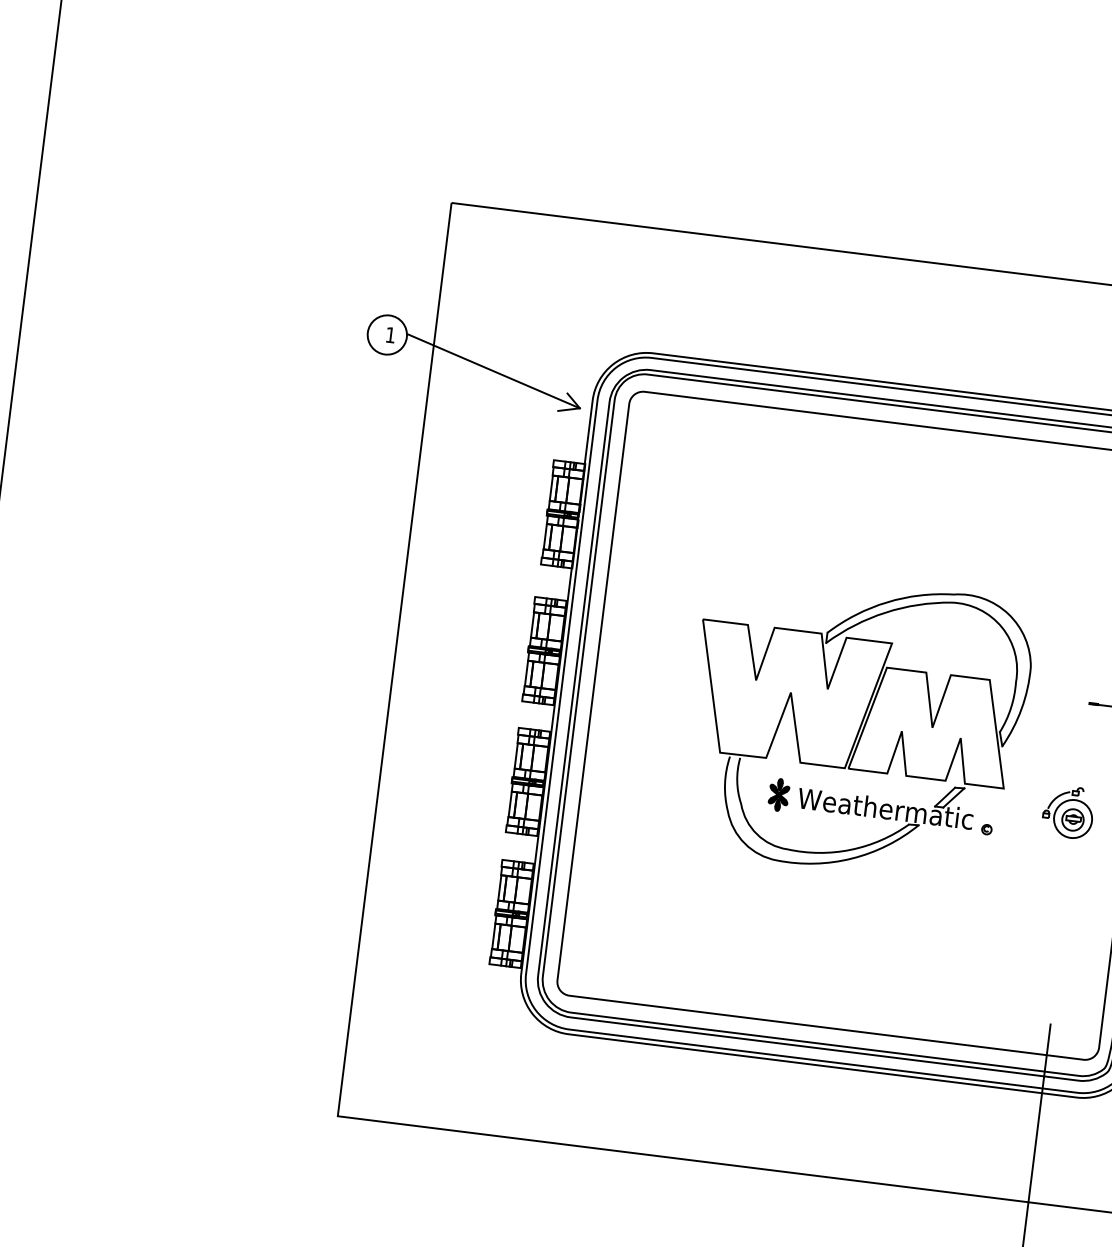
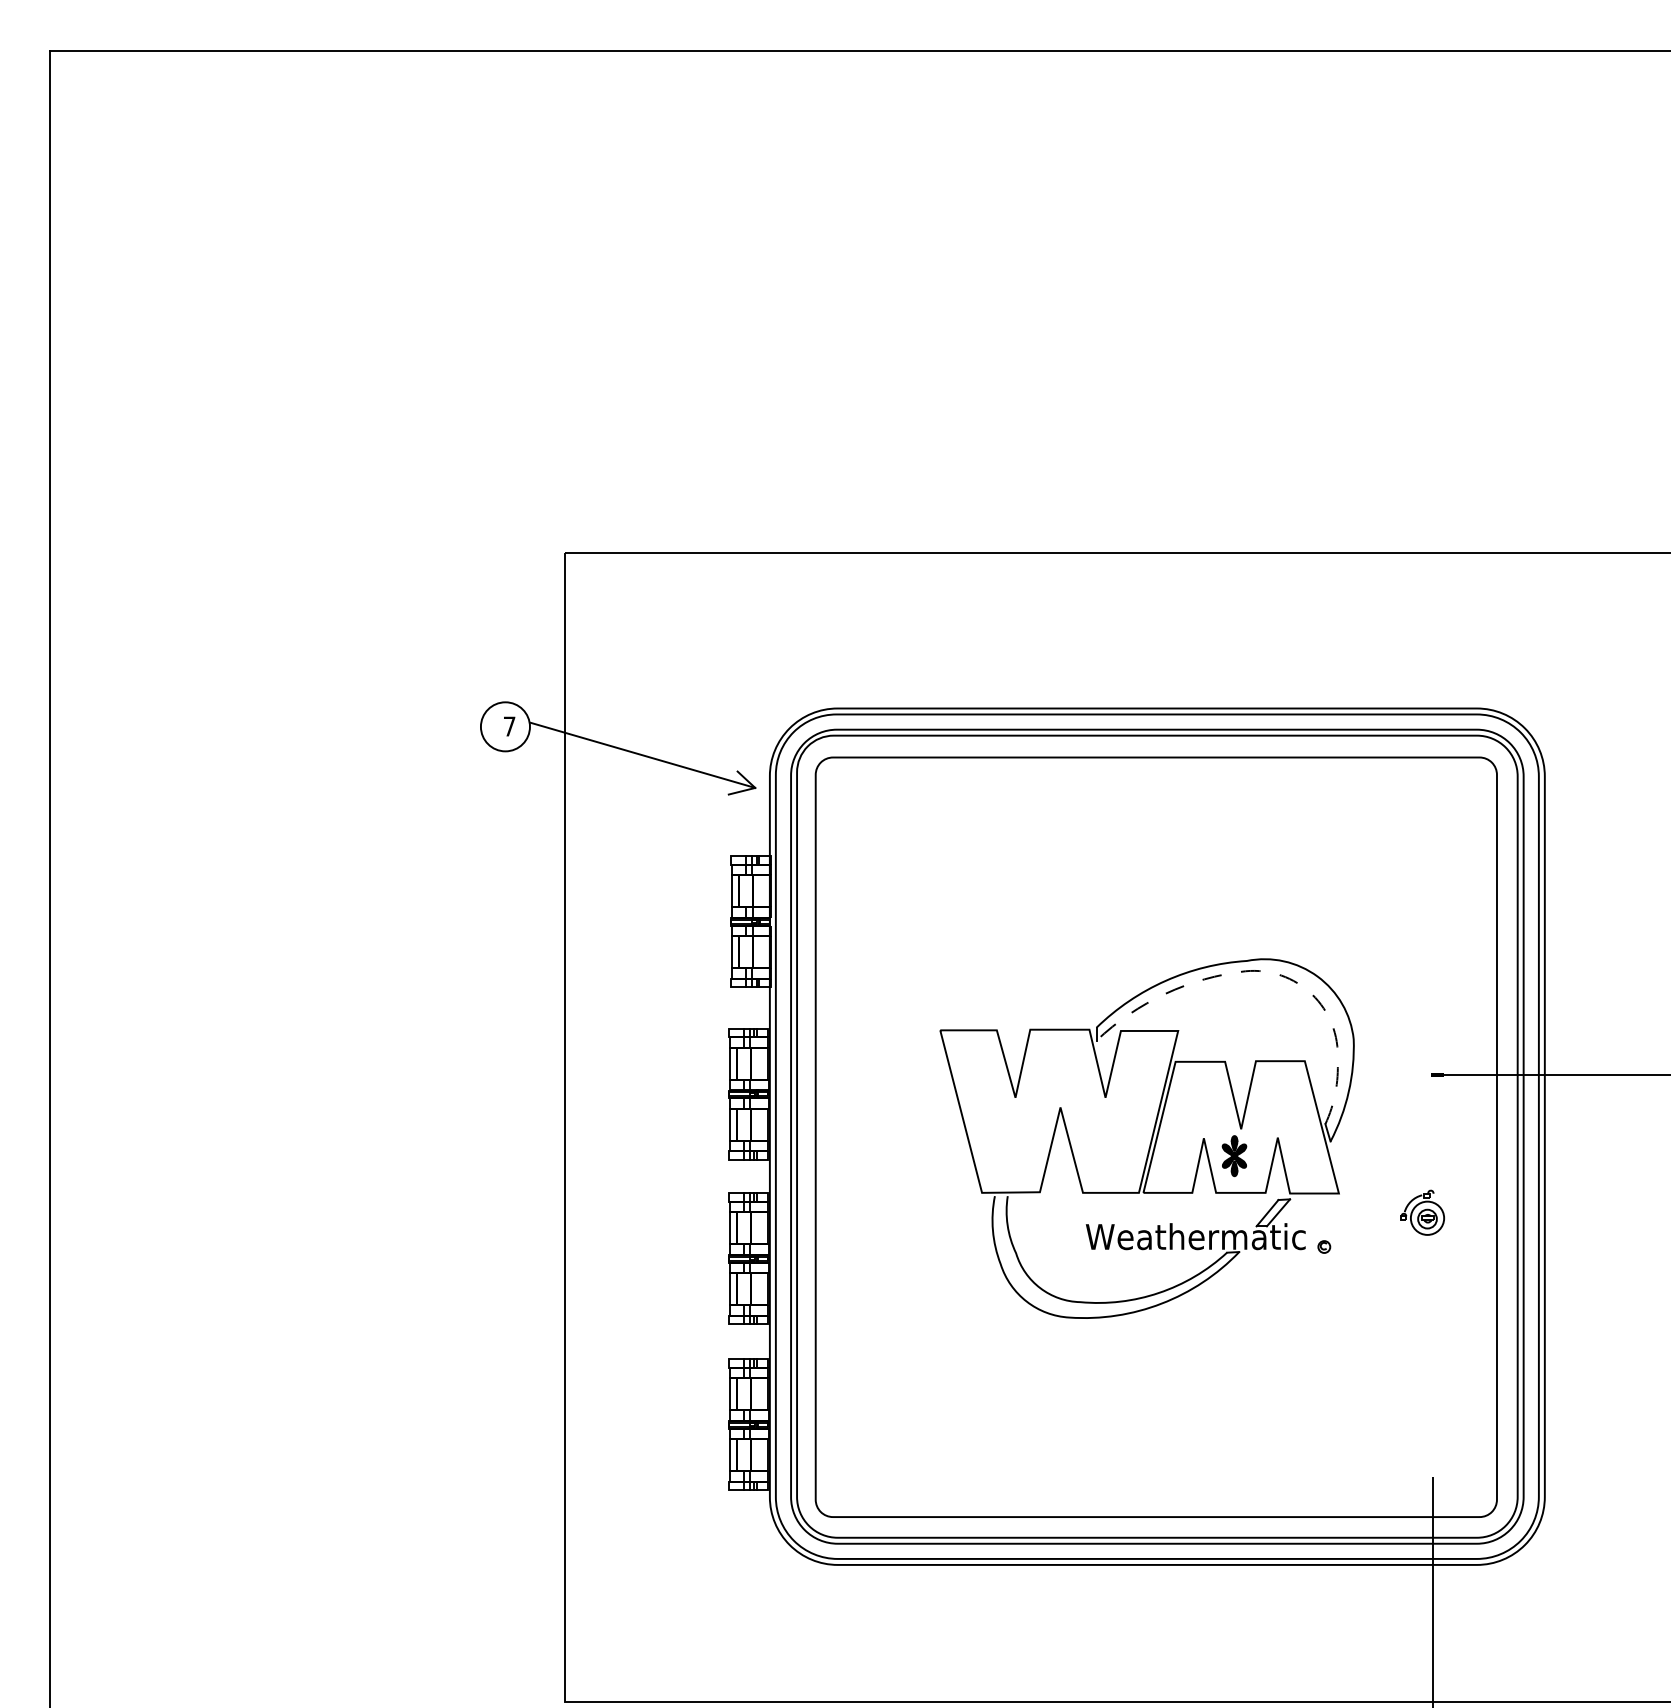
text: (390, 335) -> (509, 726), 1 -> 7
line: (971, 606) -> (1270, 972), solid -> dashed
part: (778, 795) -> (1234, 1156), moved
part: (1068, 811) -> (1422, 1212), size x0.7

